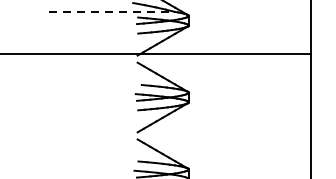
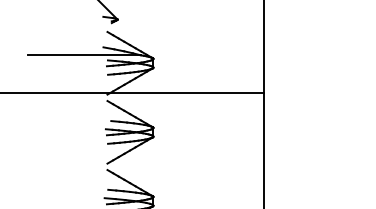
line: (112, 12) -> (84, 55), dashed -> solid

